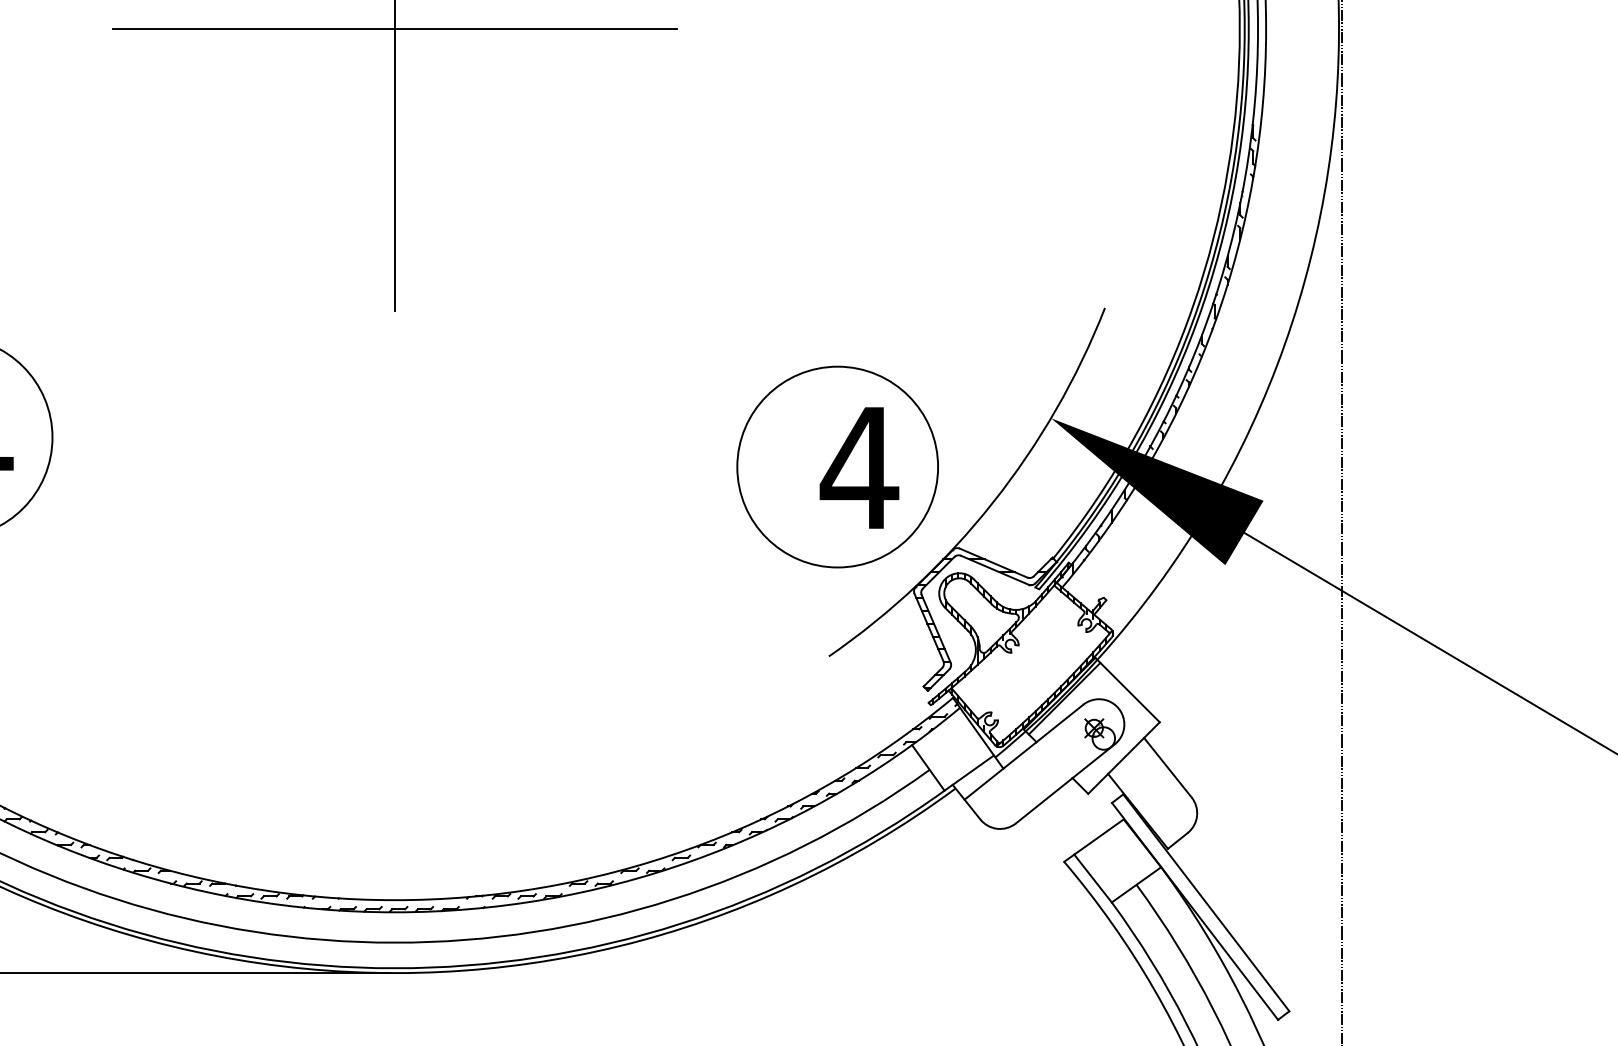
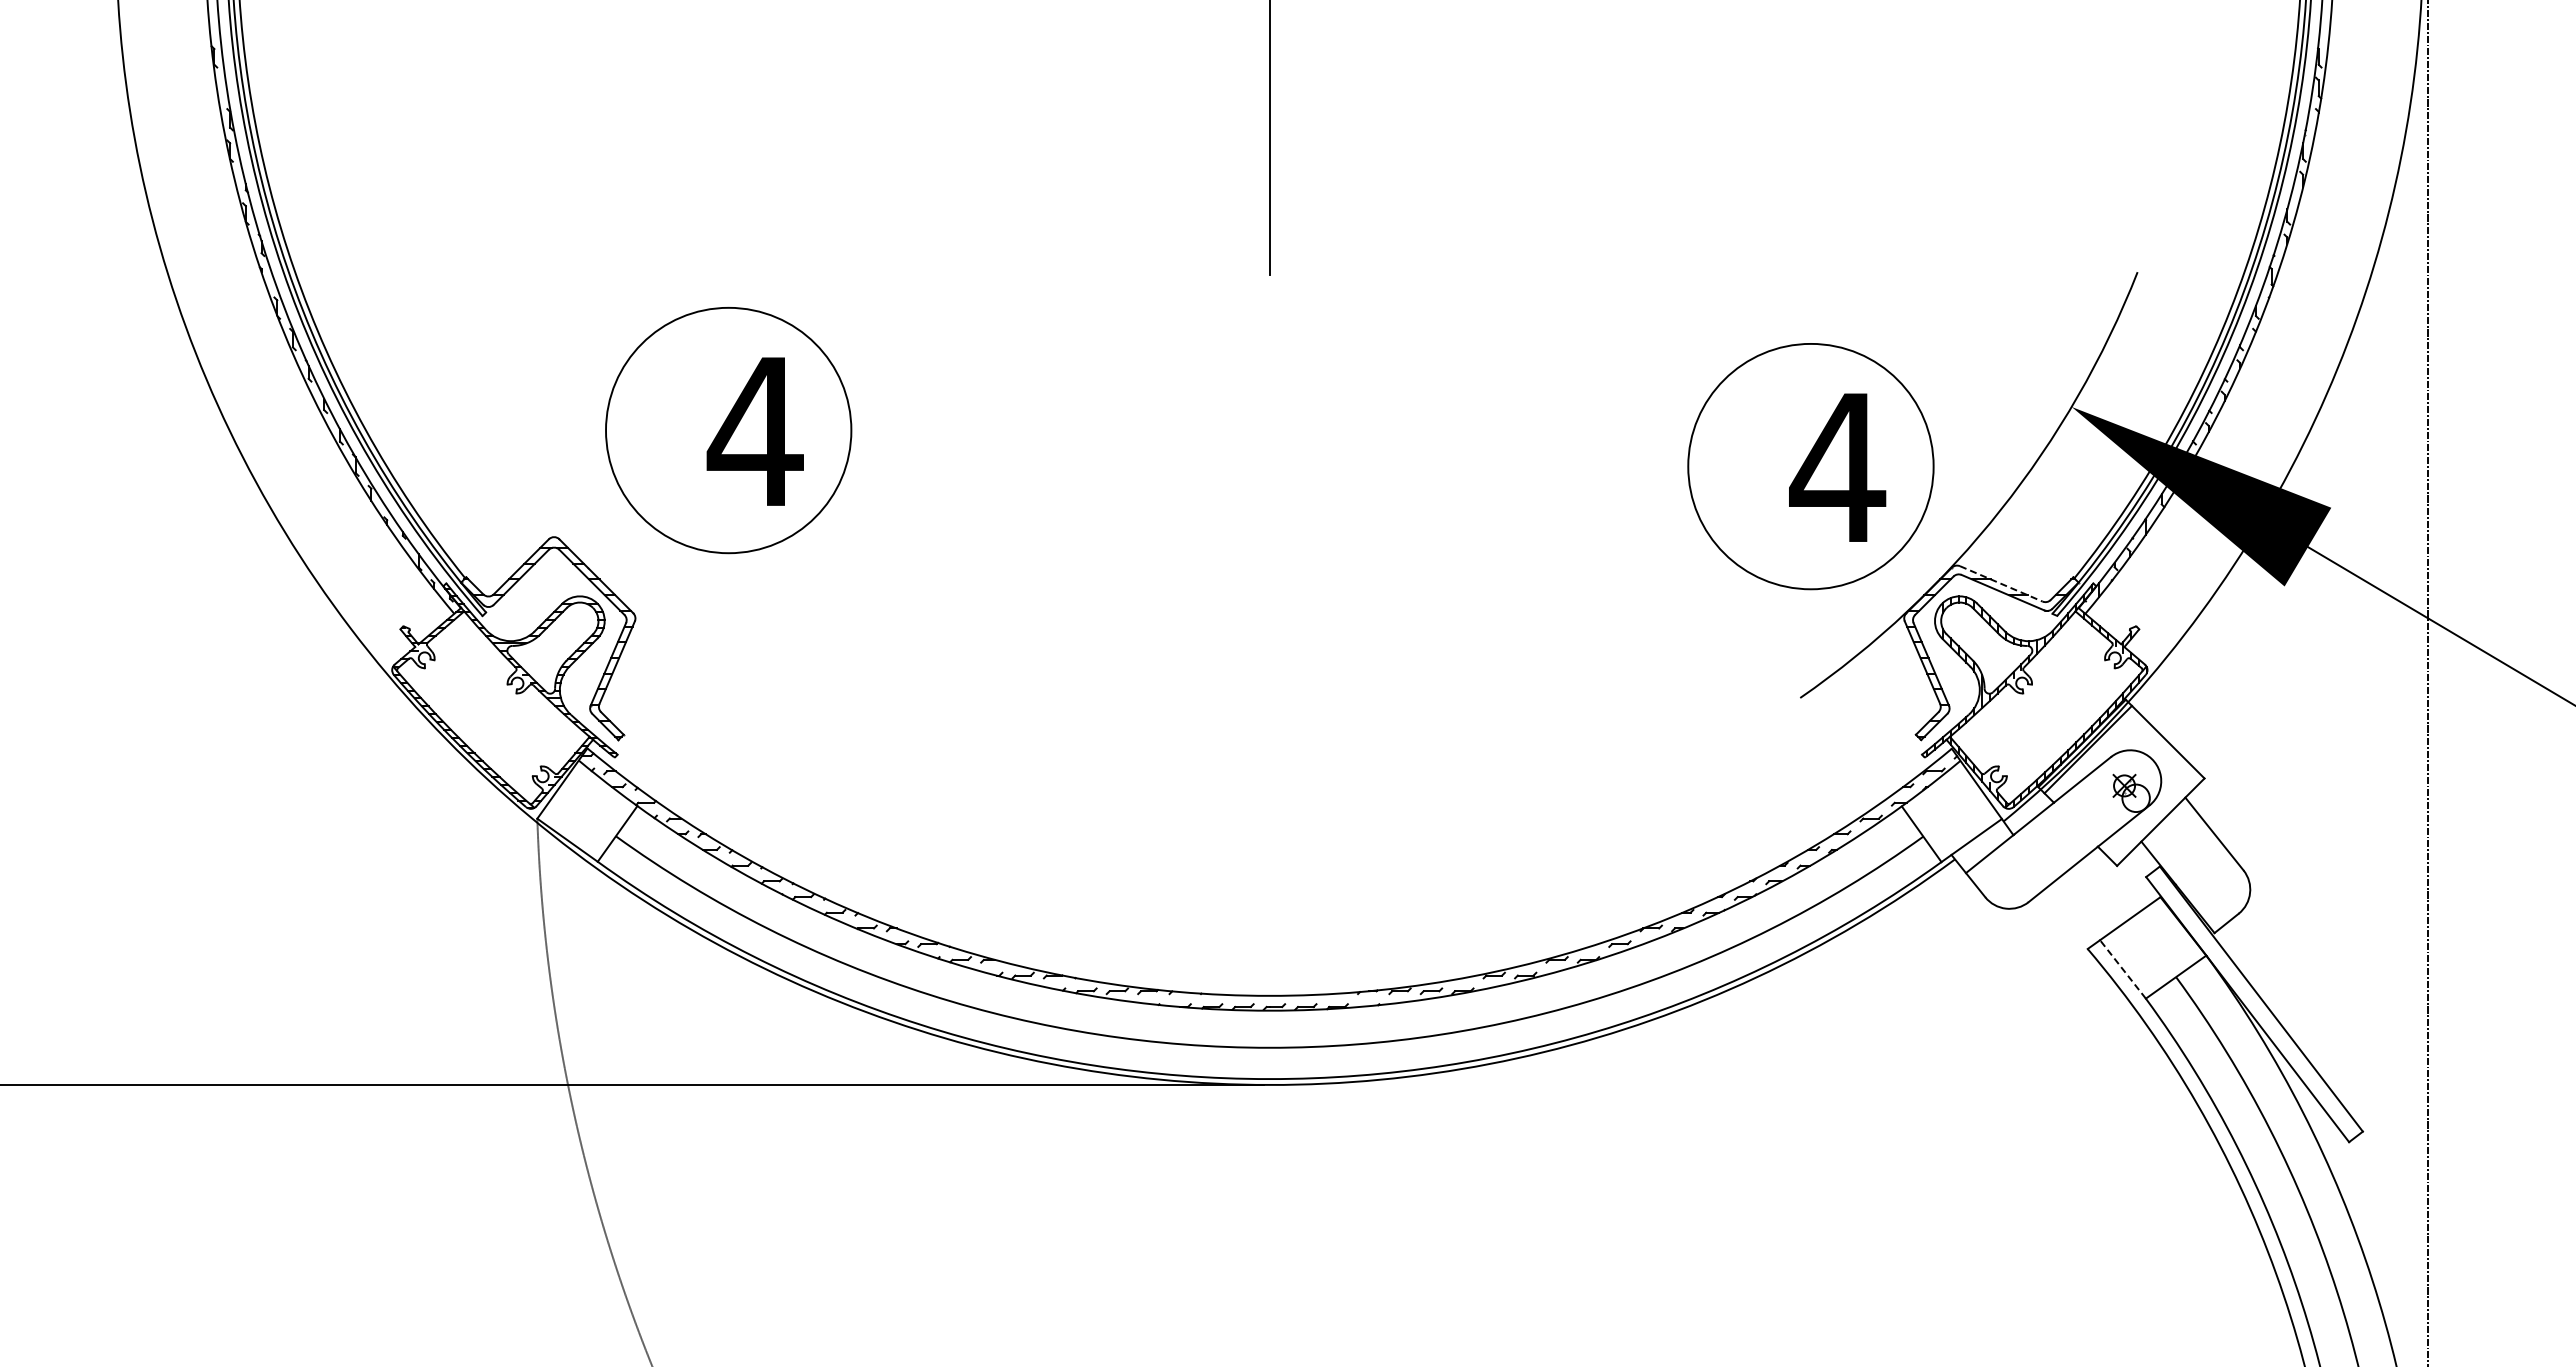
line: (993, 562) -> (2001, 583), solid -> dashed
line: (1092, 878) -> (2122, 969), solid -> dashed

